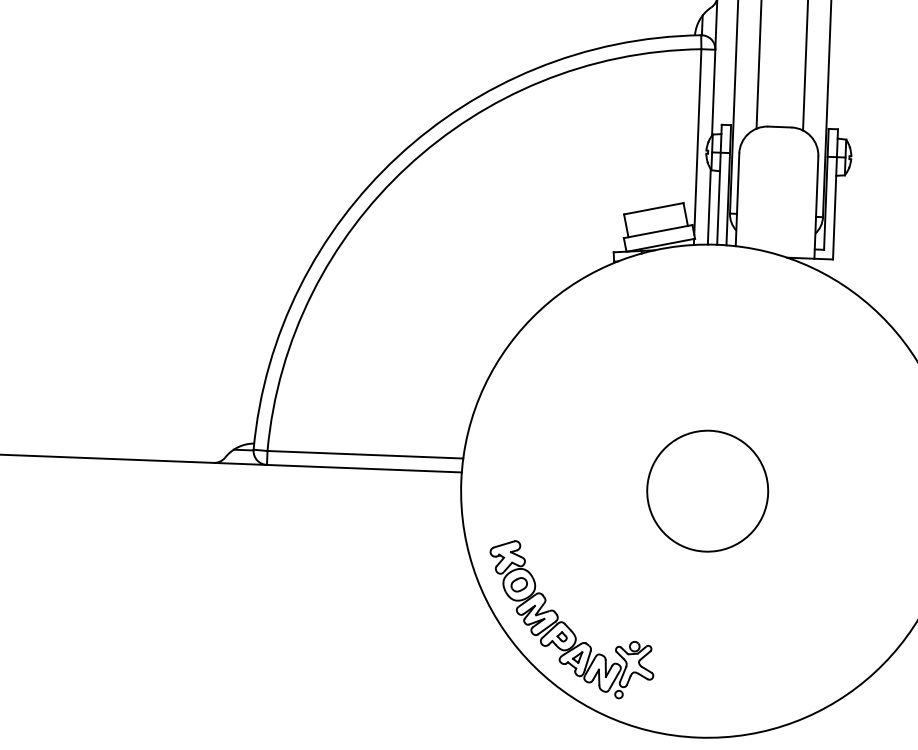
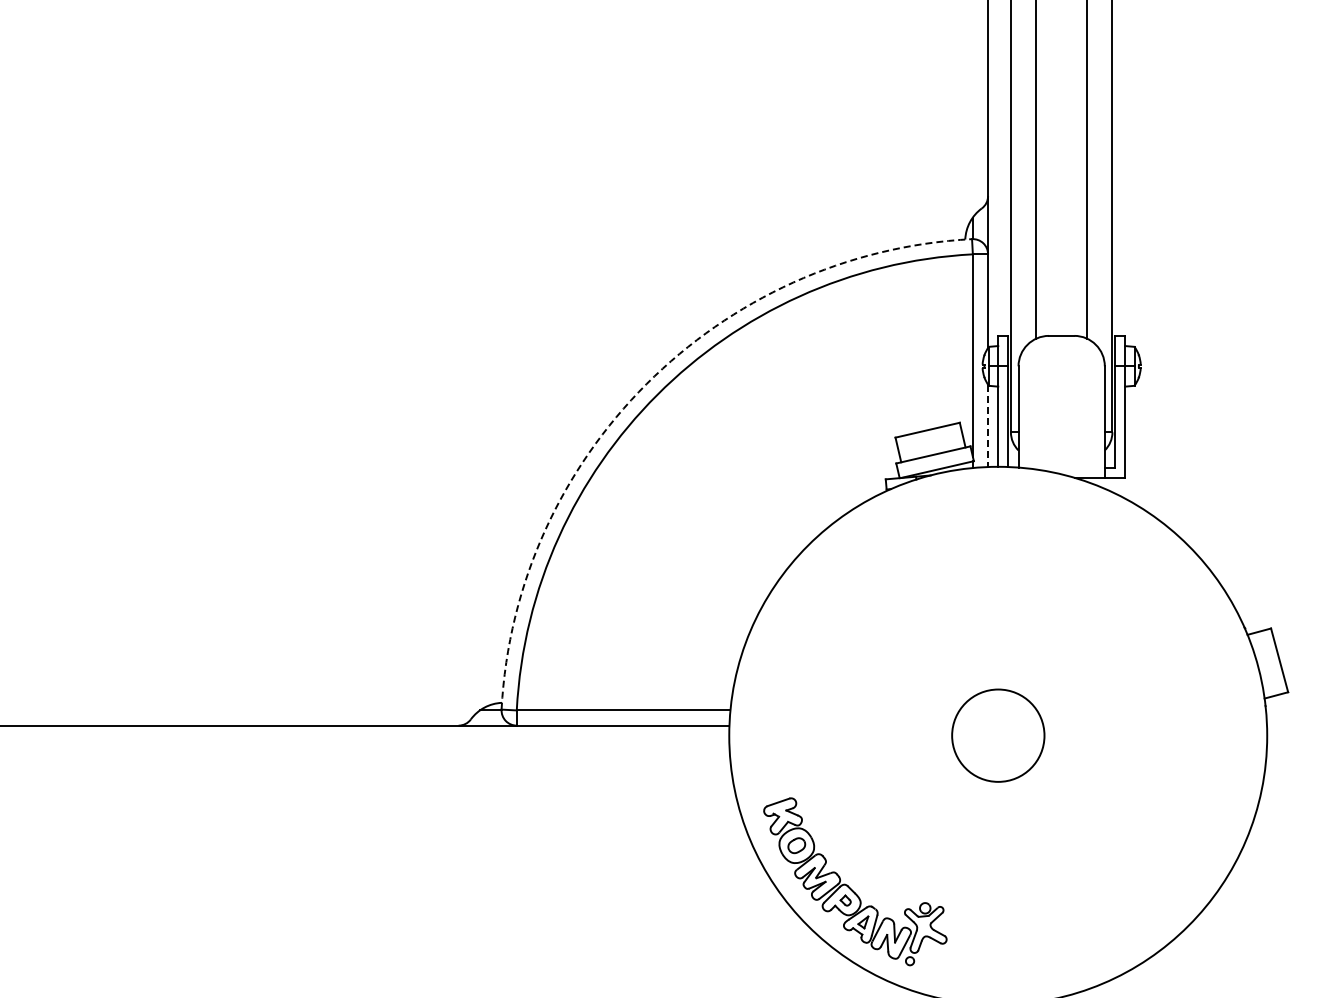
arc: (397, 156) -> (646, 384), solid -> dashed
line: (709, 207) -> (988, 426), solid -> dashed
circle: (707, 490) -> (998, 735), size x0.7

